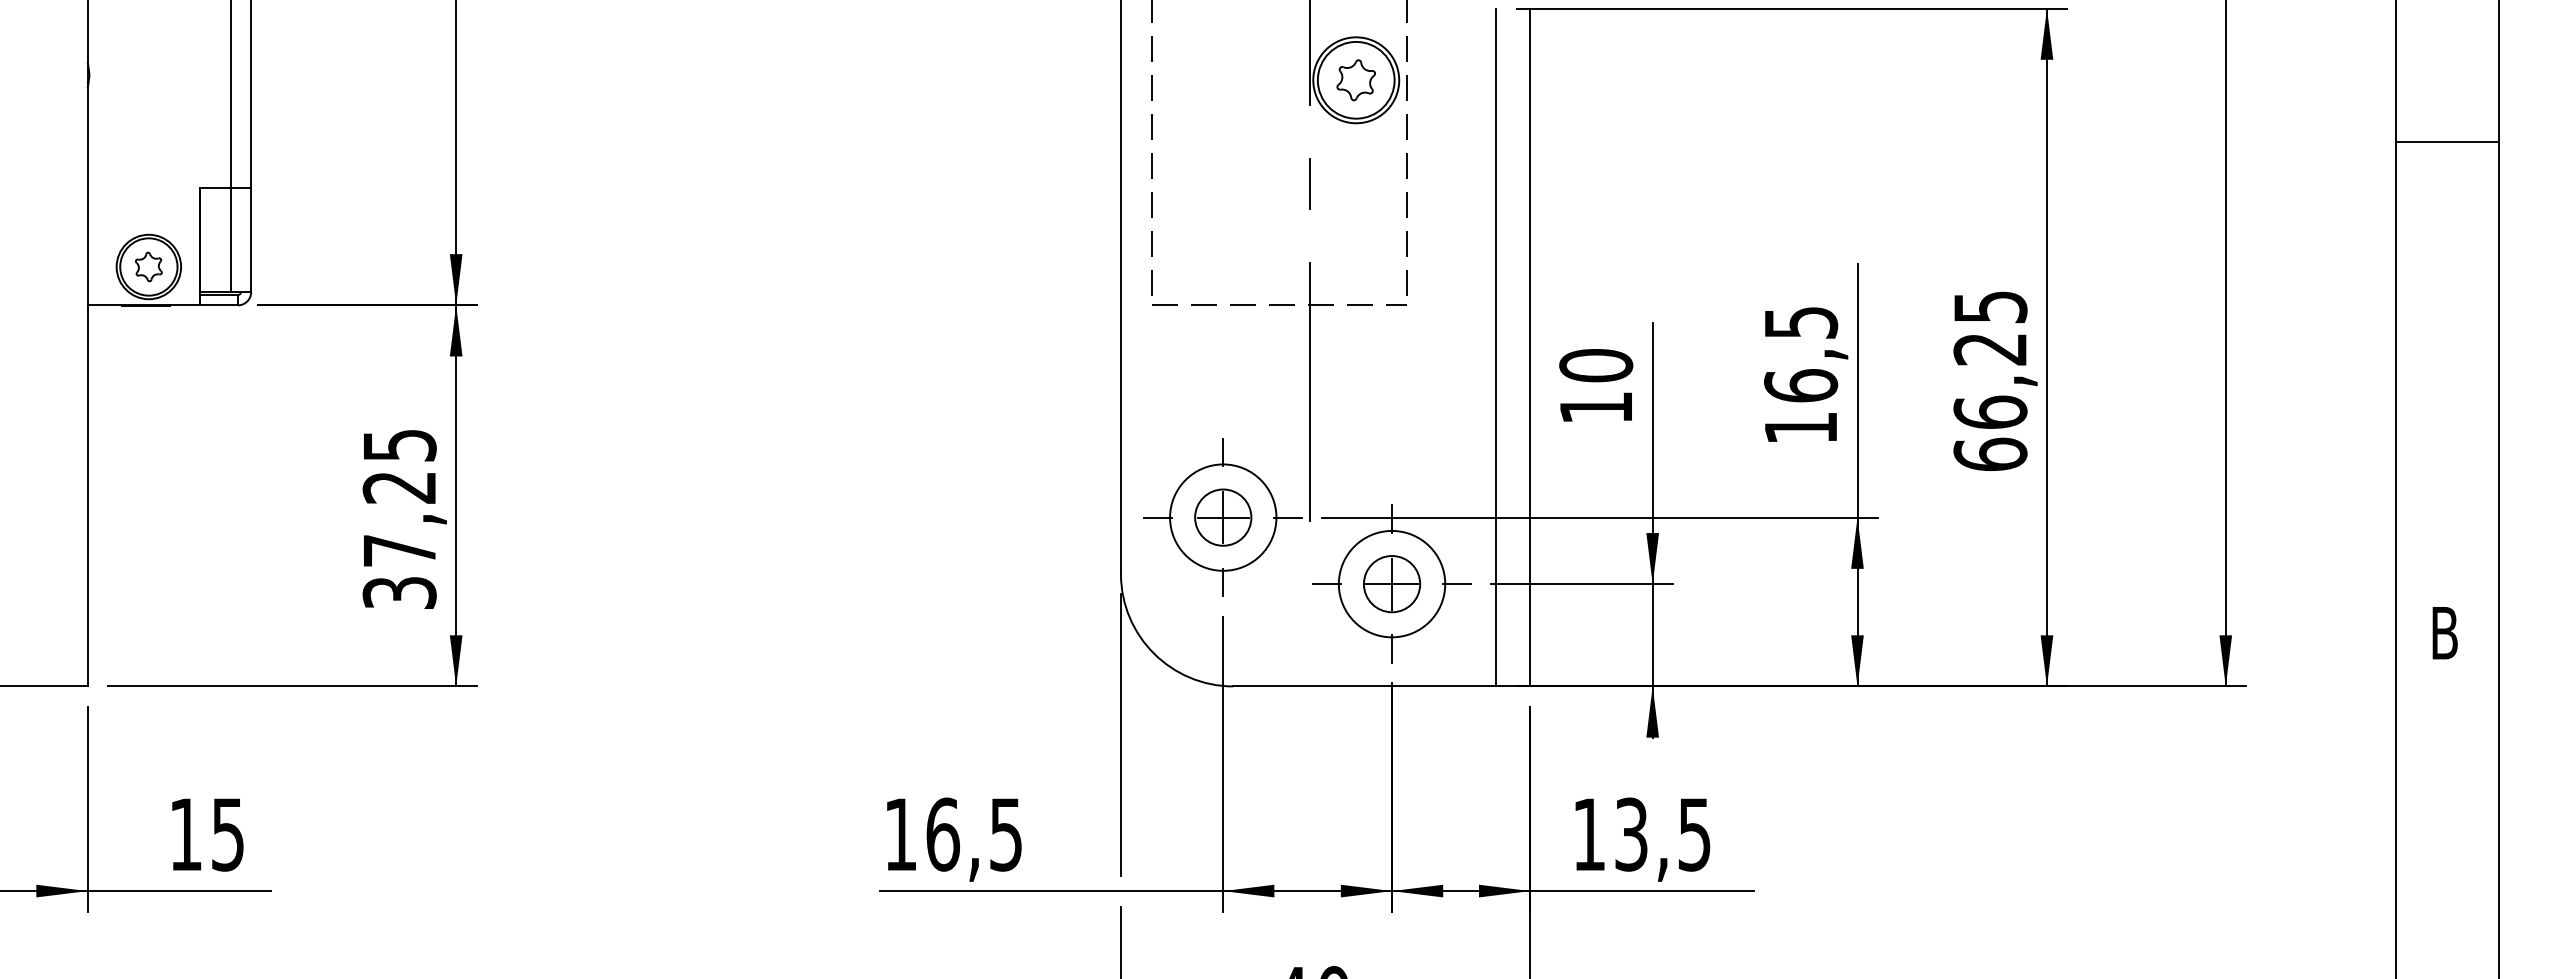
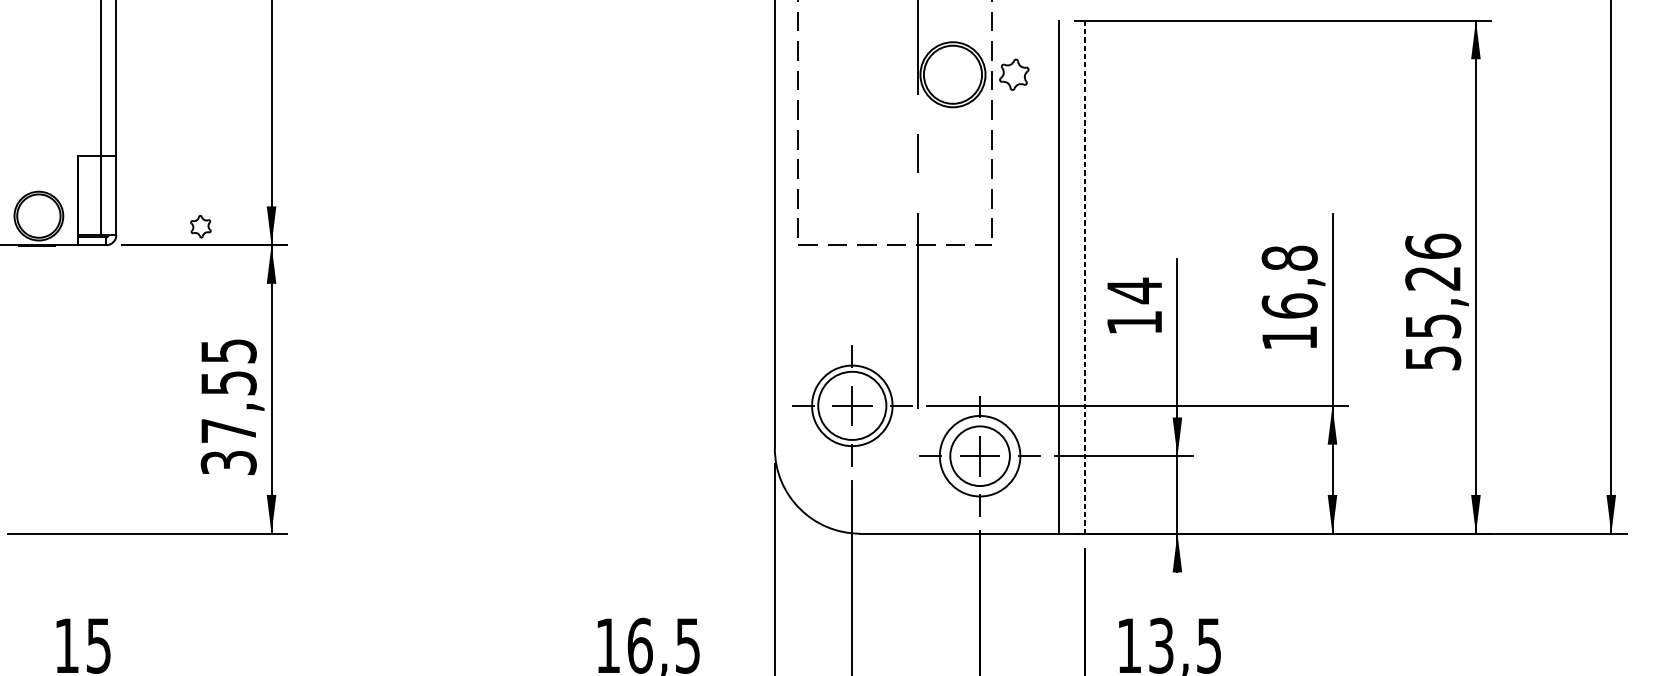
part: (1355, 80) -> (1013, 74), moved
part: (148, 266) -> (200, 226), moved
text: (1801, 322) -> (1290, 258), 16,5 -> 16,8
line: (1530, 347) -> (1084, 277), solid -> dashed
text: (1596, 365) -> (1134, 290), 10 -> 14
text: (1990, 380) -> (1433, 302), 66,25 -> 55,26
text: (399, 487) -> (228, 383), 37,25 -> 37,55
circle: (1223, 517) -> (852, 405), size x1.6
circle: (1391, 584) -> (979, 456), size x1.4

